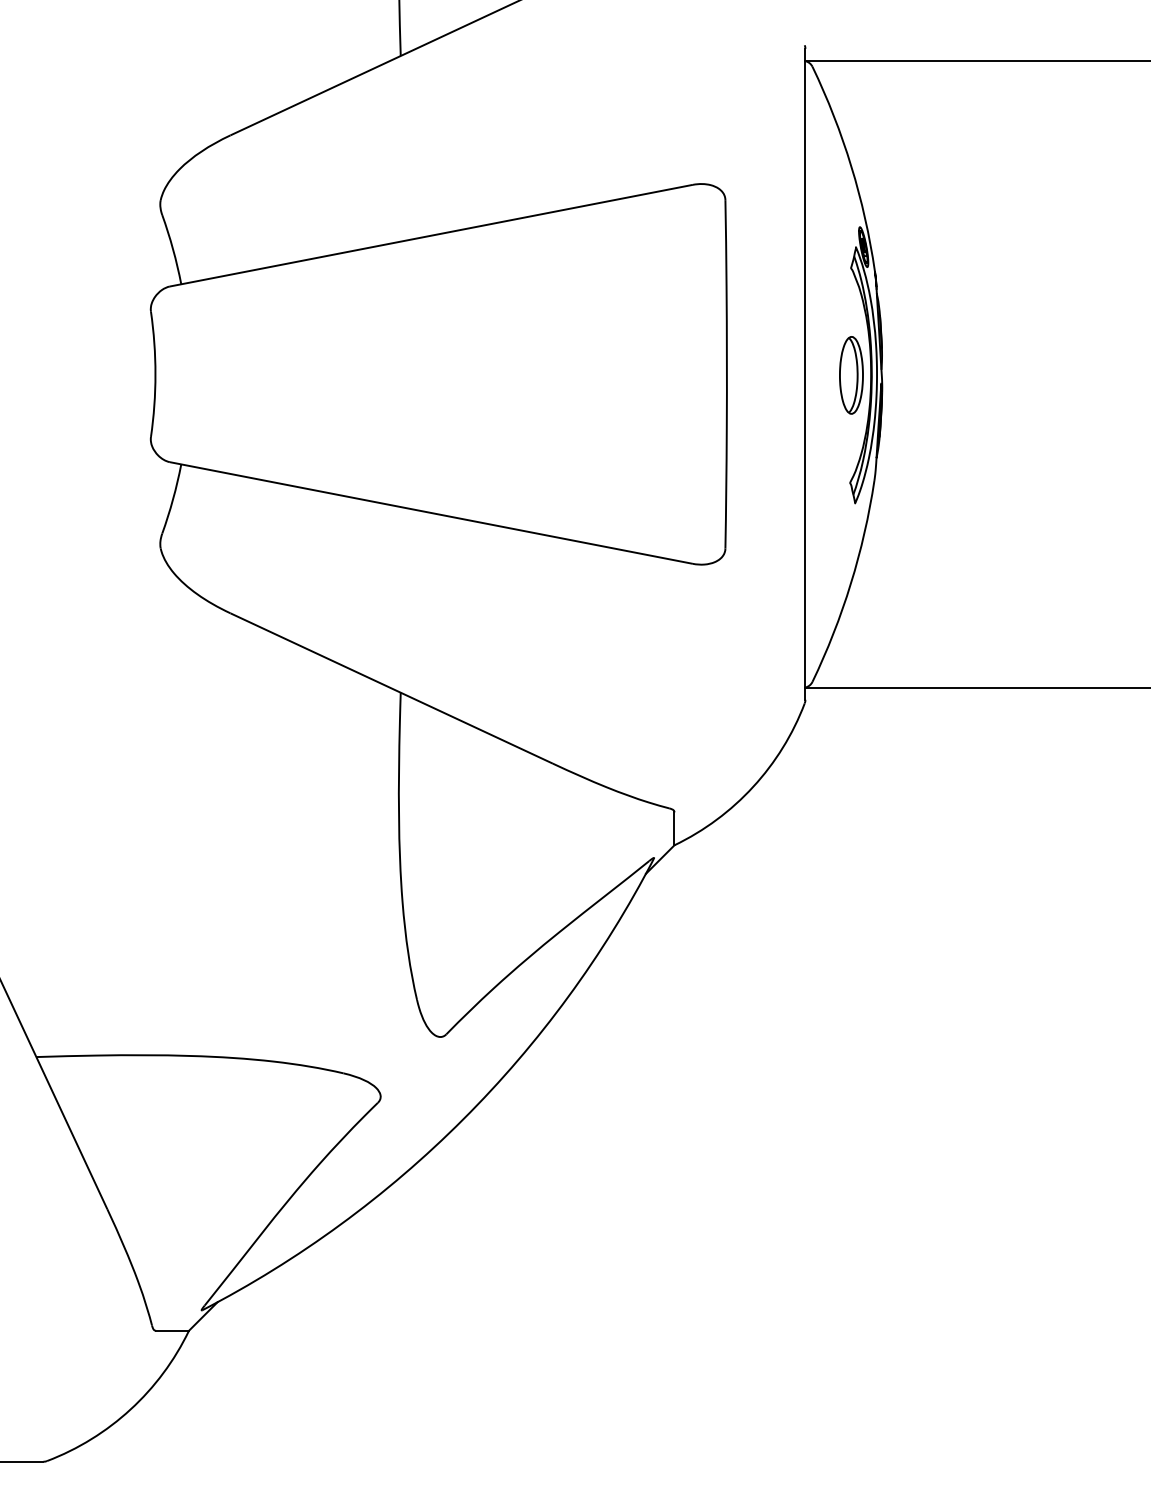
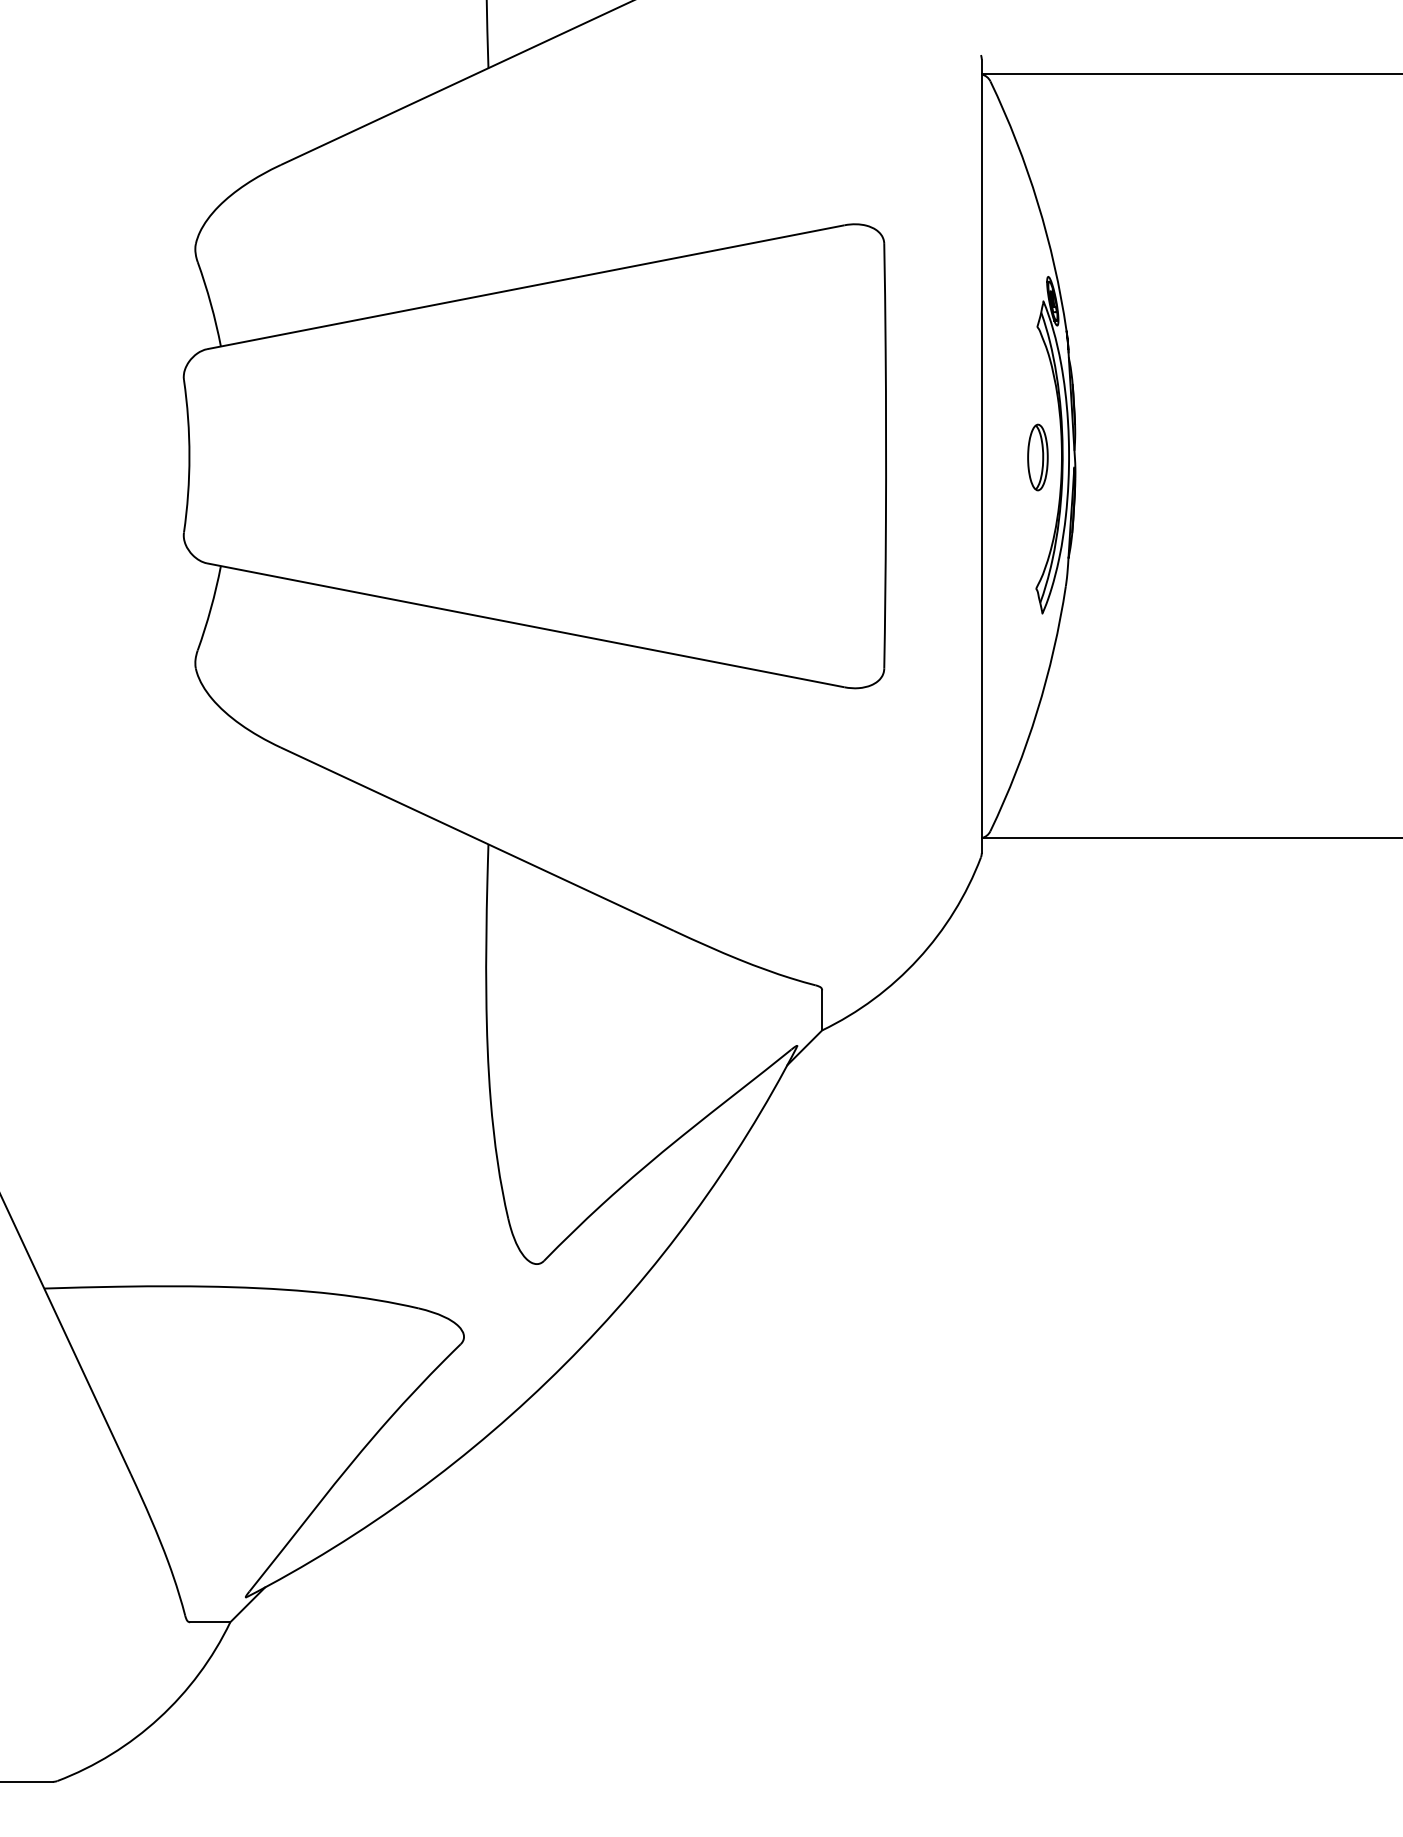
part: (851, 375) -> (1037, 457), size x0.7

